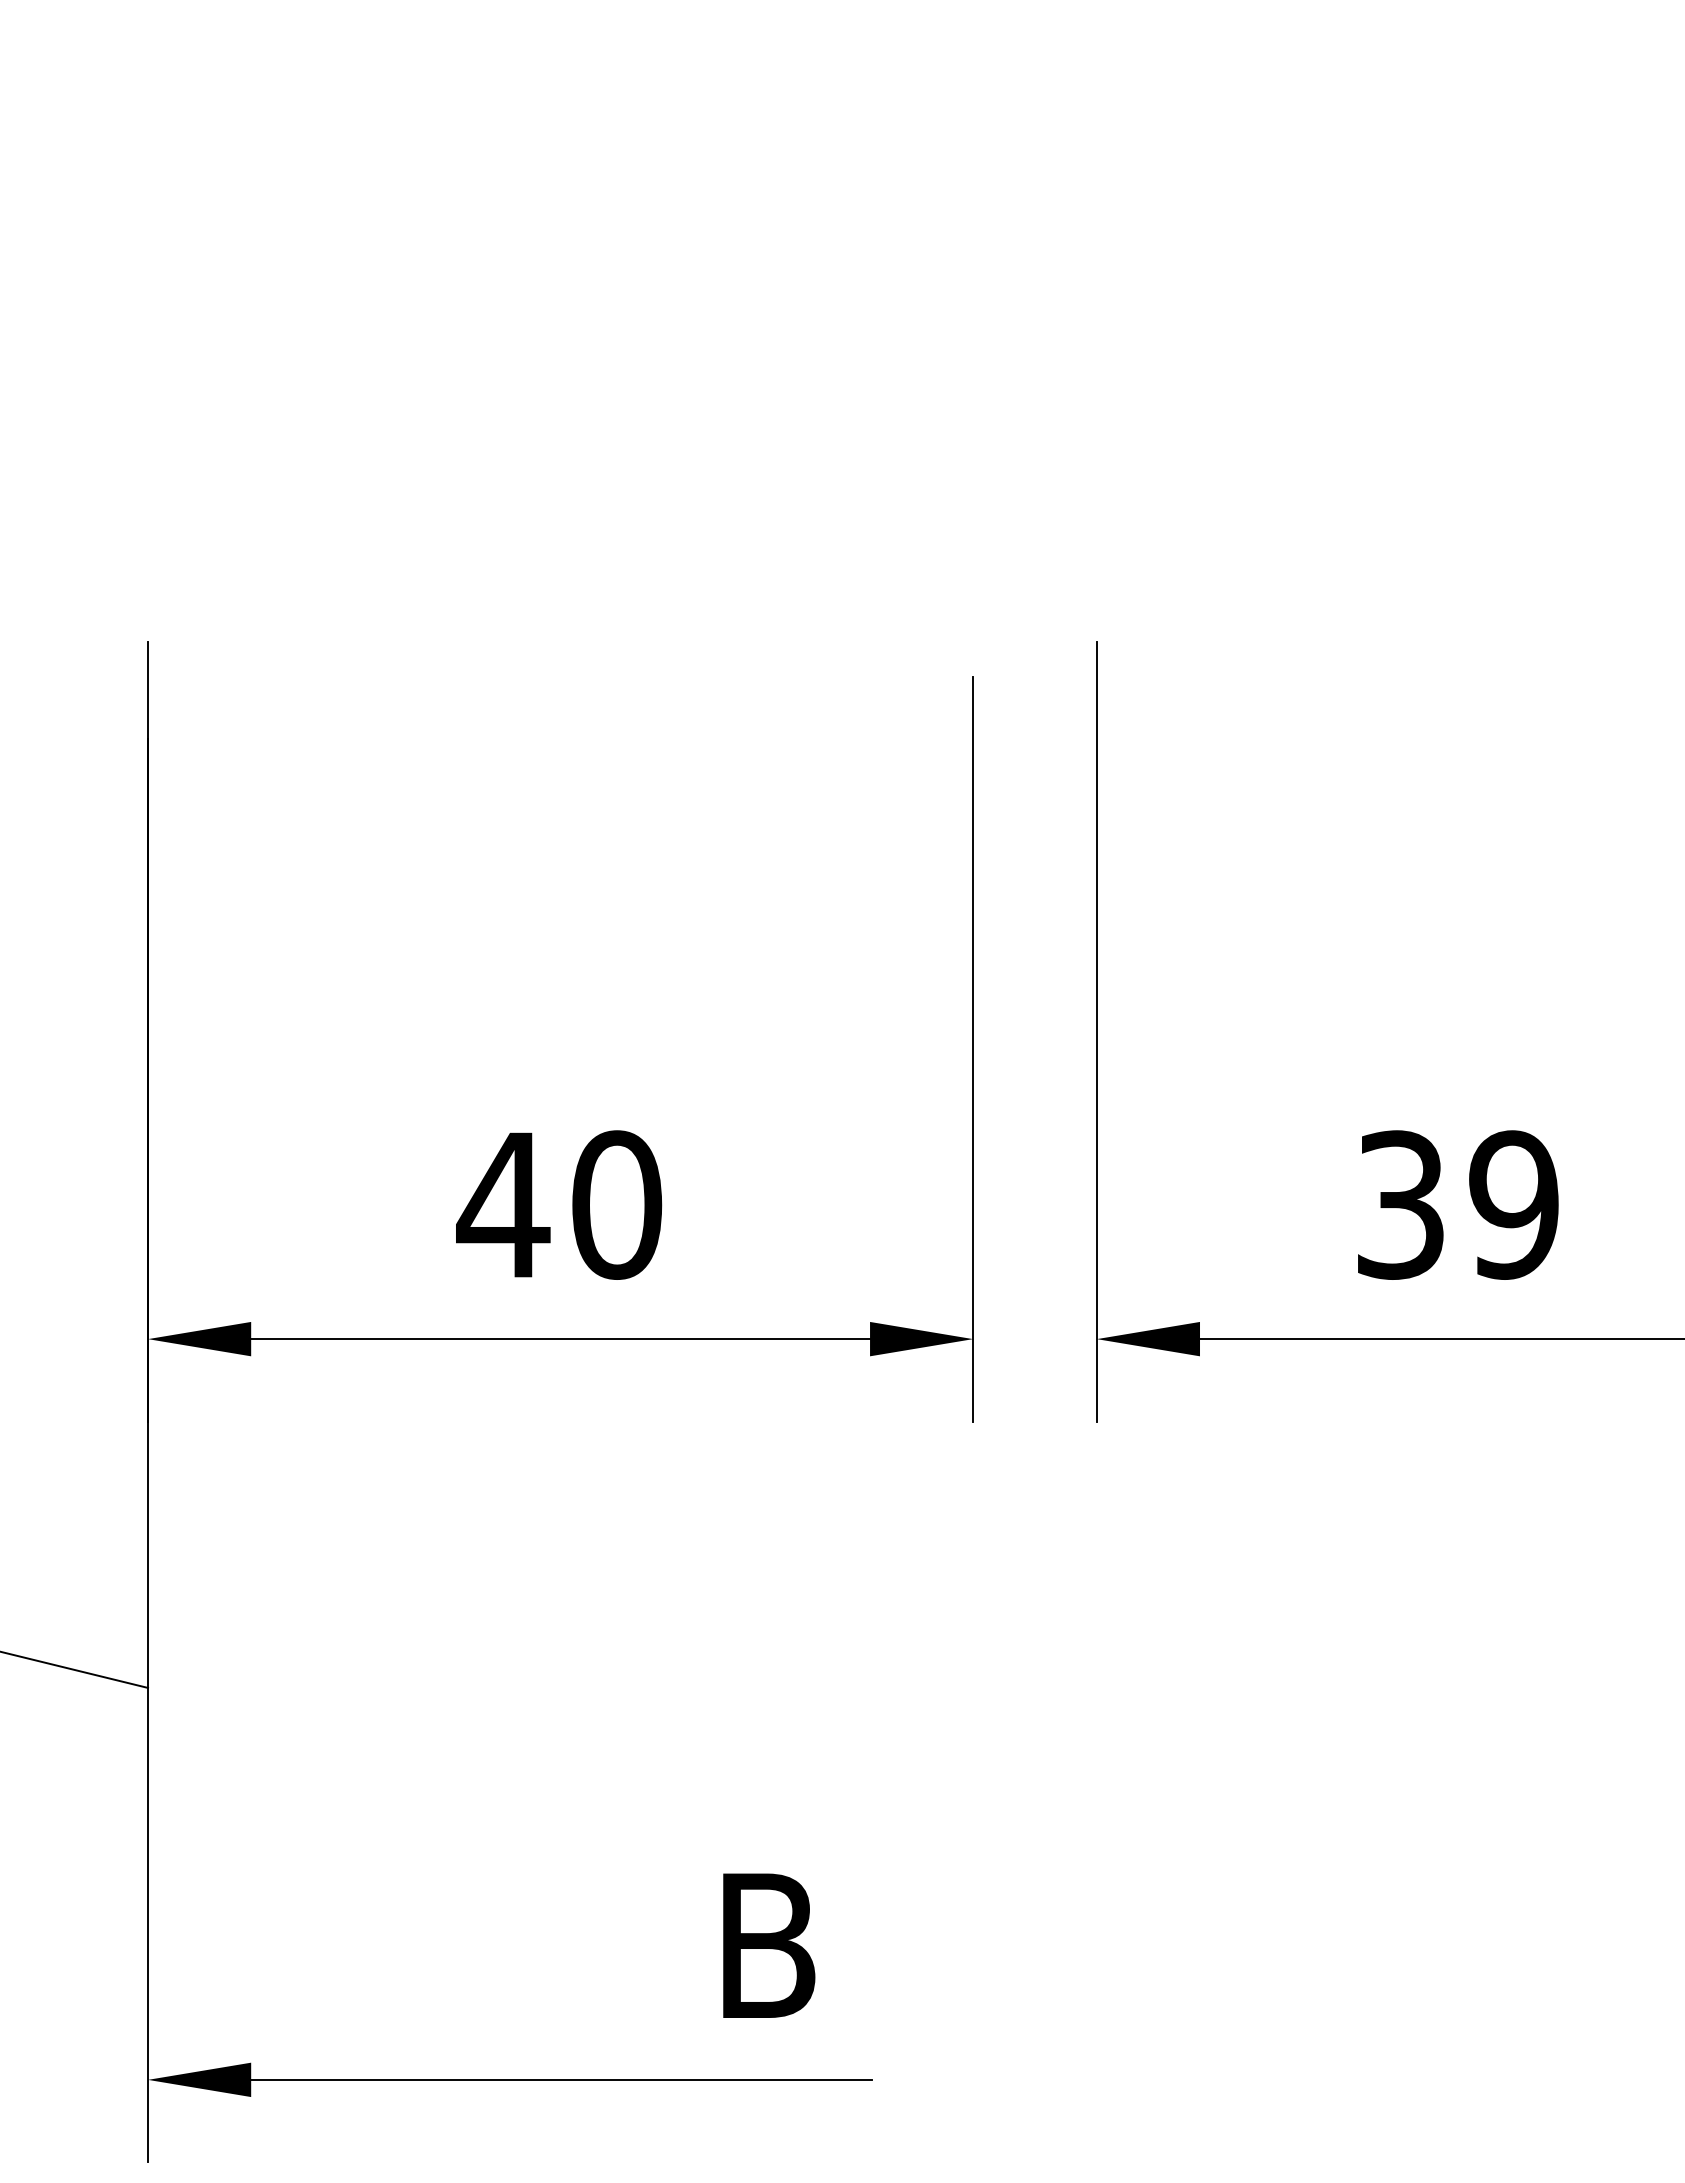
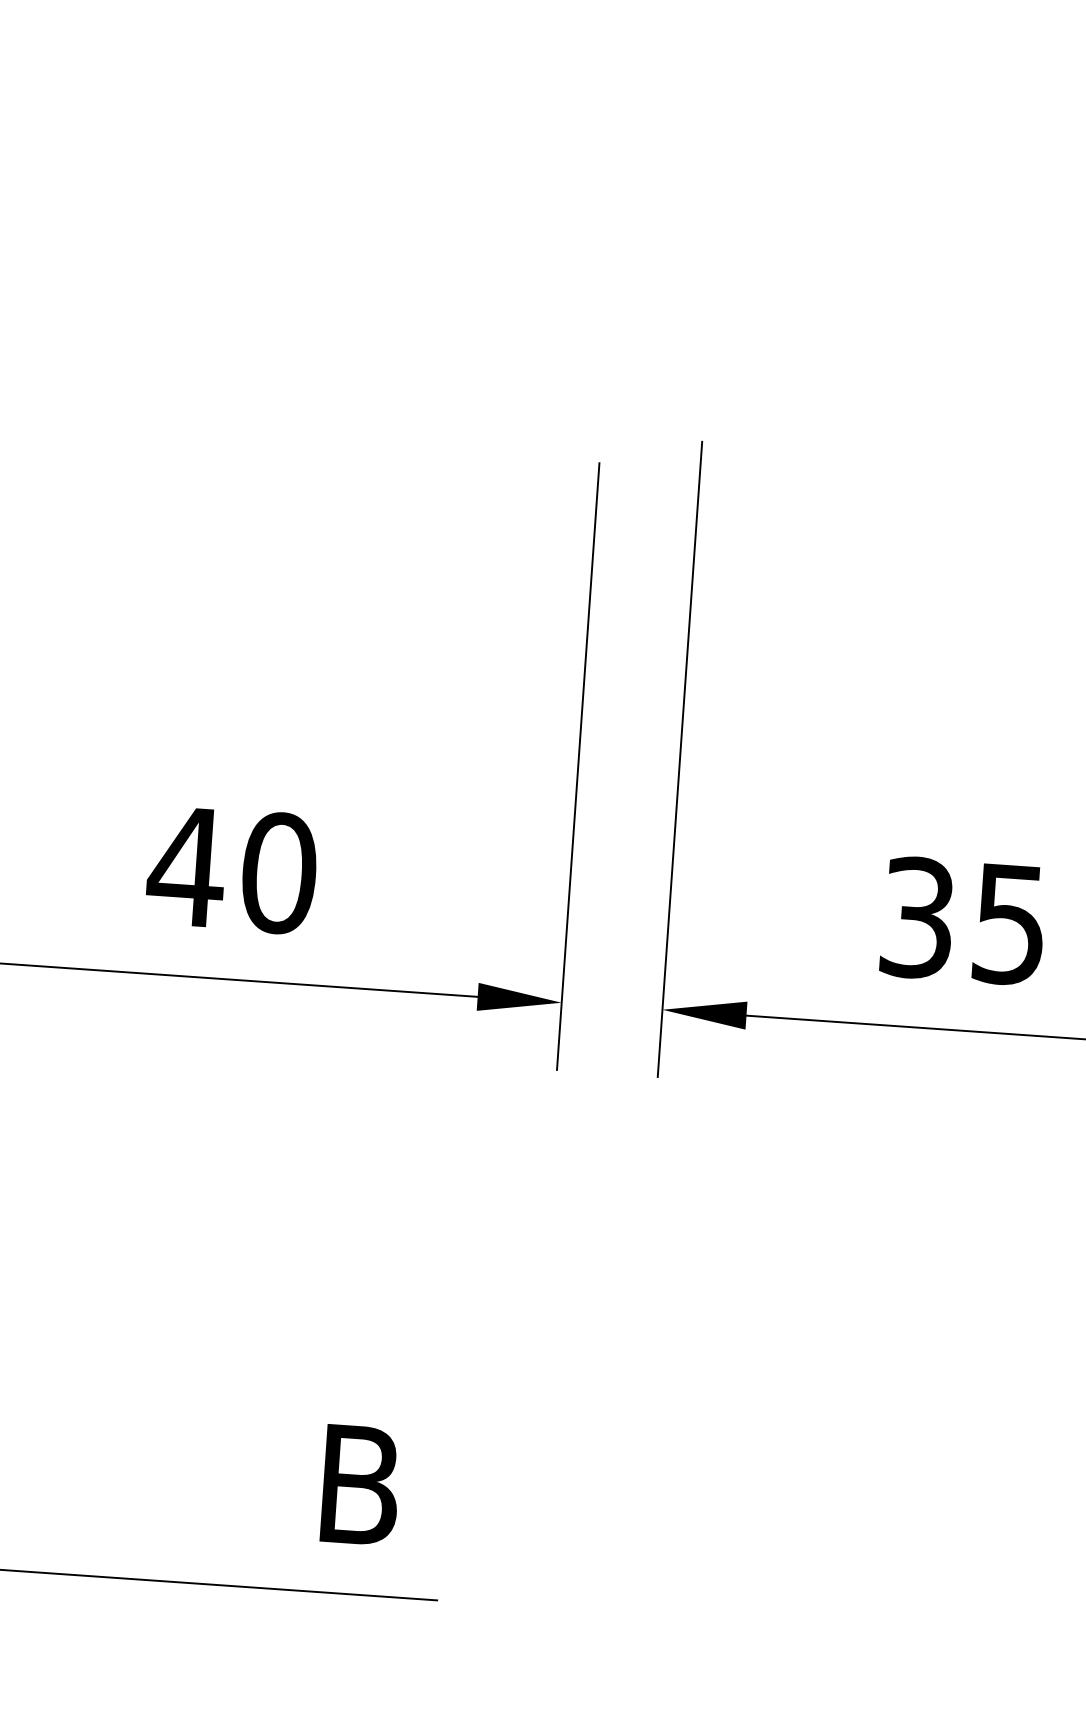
text: (1513, 1204) -> (1009, 923), 39 -> 35

